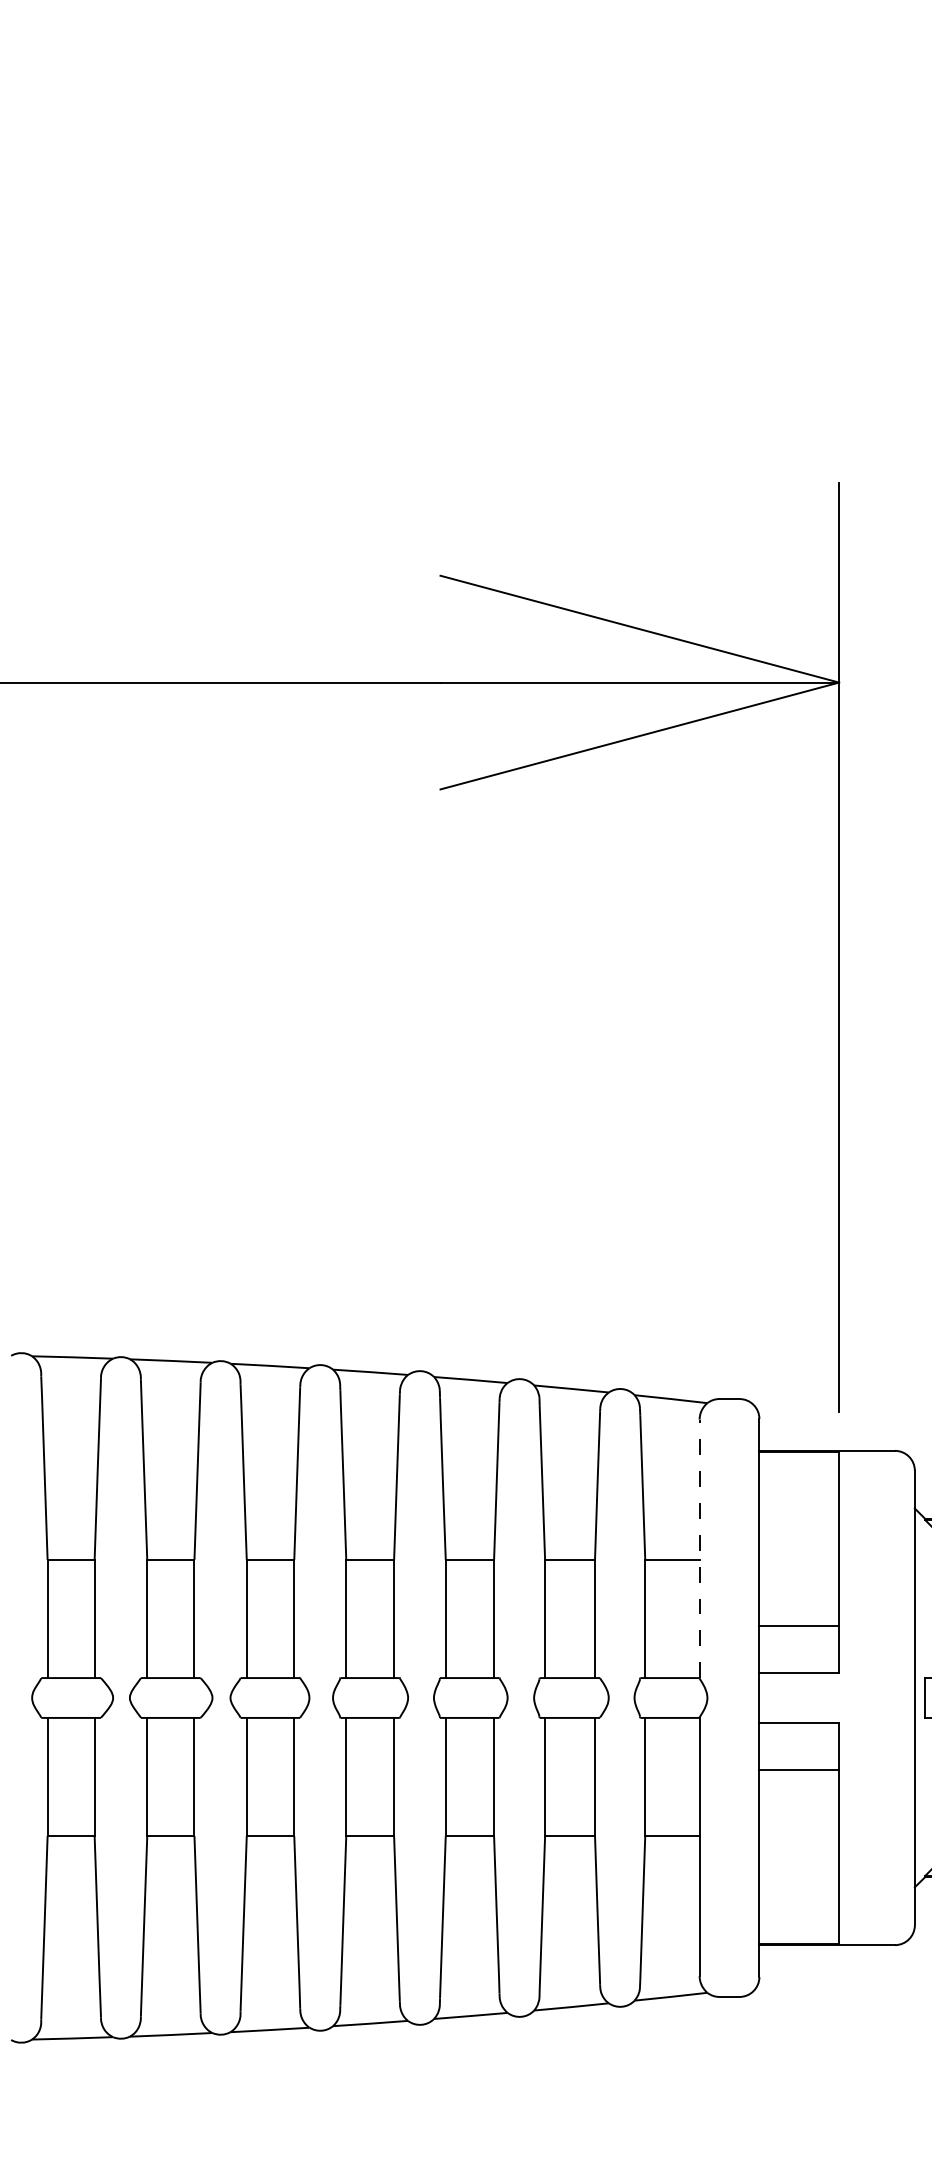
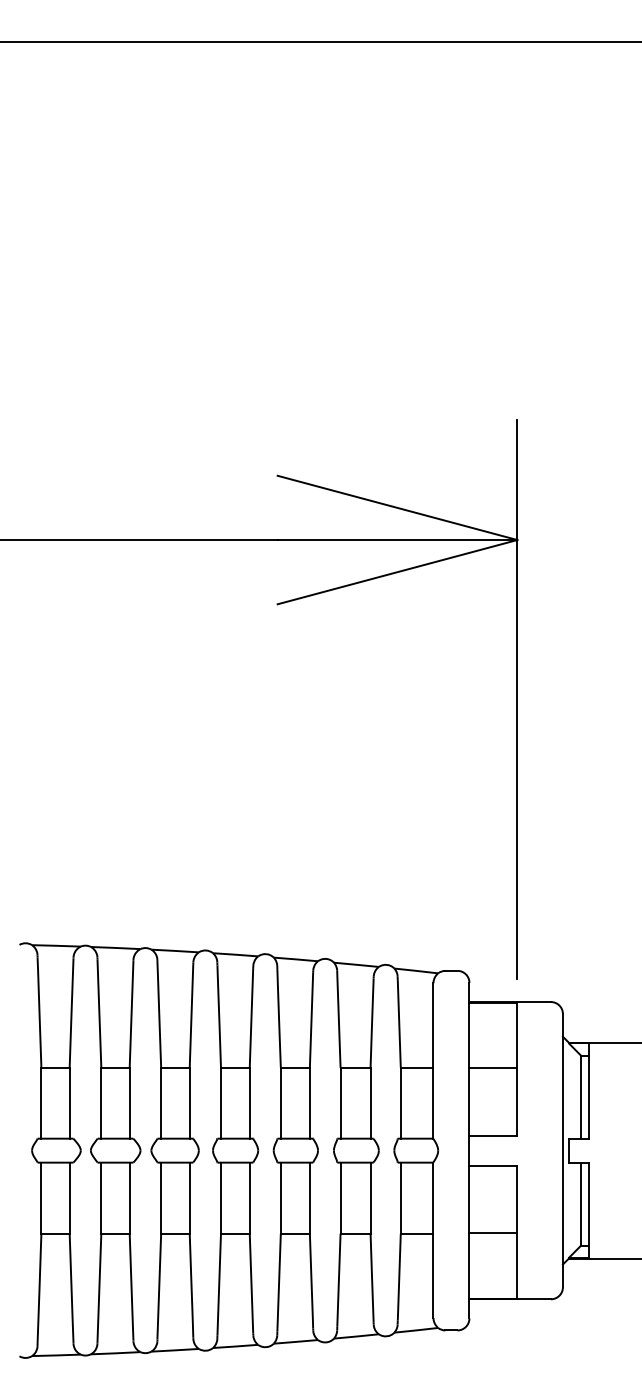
line: (699, 1549) -> (433, 1061), dashed -> solid
line: (799, 1626) -> (493, 1068), moved
line: (799, 1770) -> (493, 1233), moved

